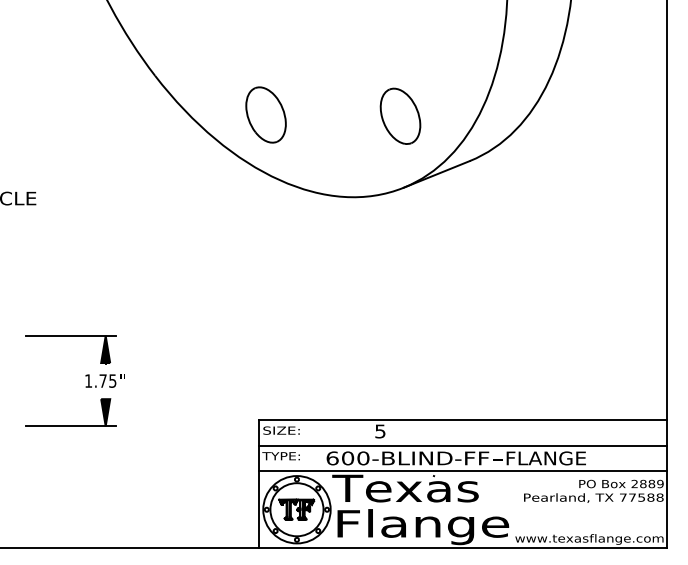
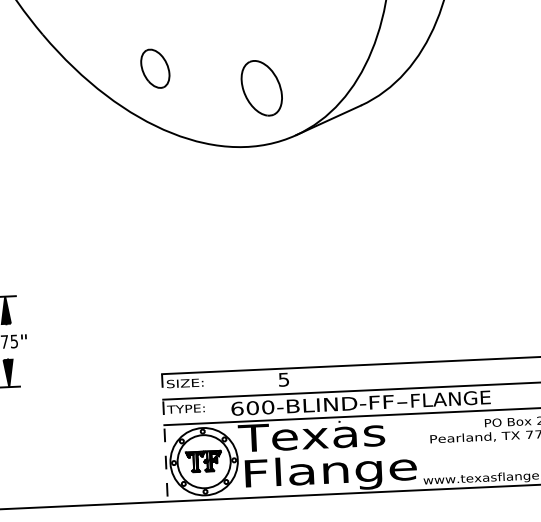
part: (265, 114) -> (154, 68), size x0.7
part: (400, 115) -> (261, 87), moved
line: (258, 484) -> (164, 438), solid -> dashed

